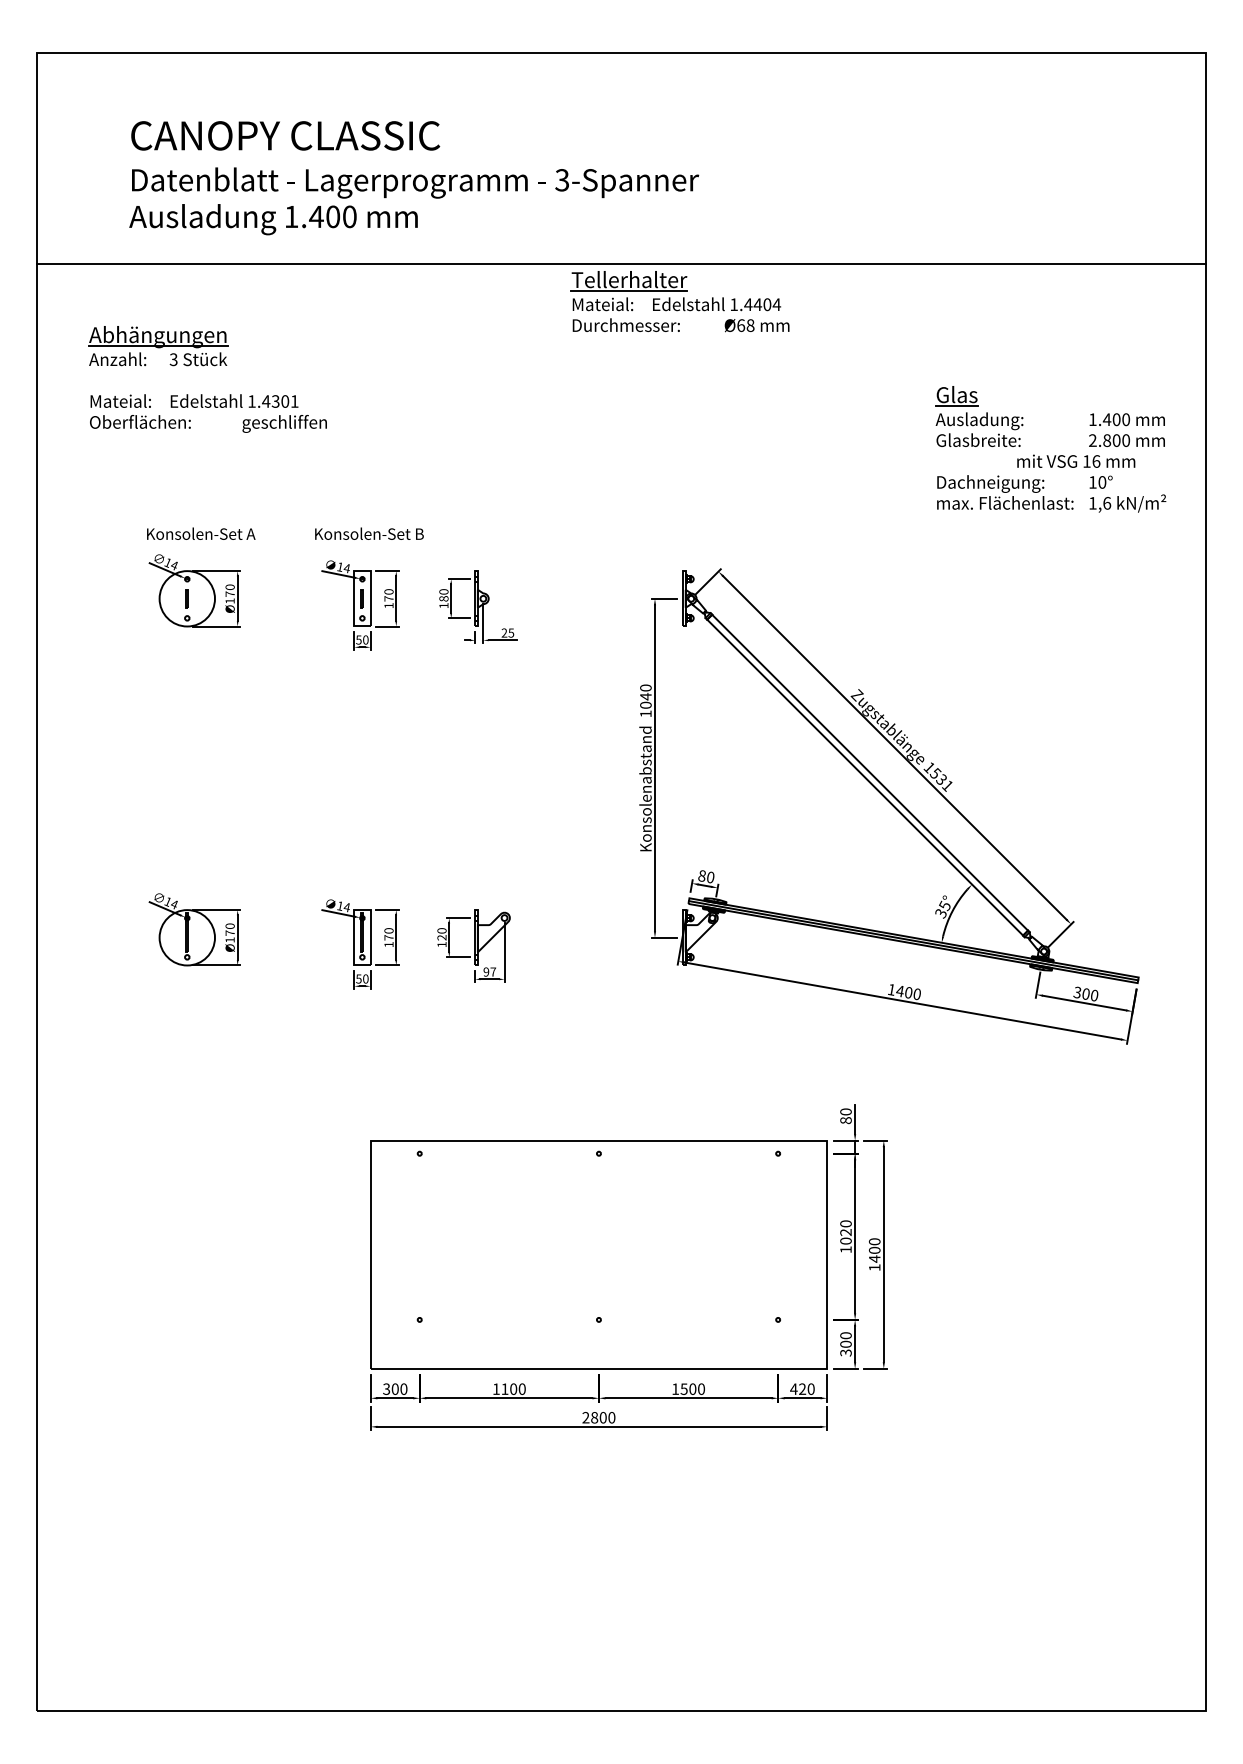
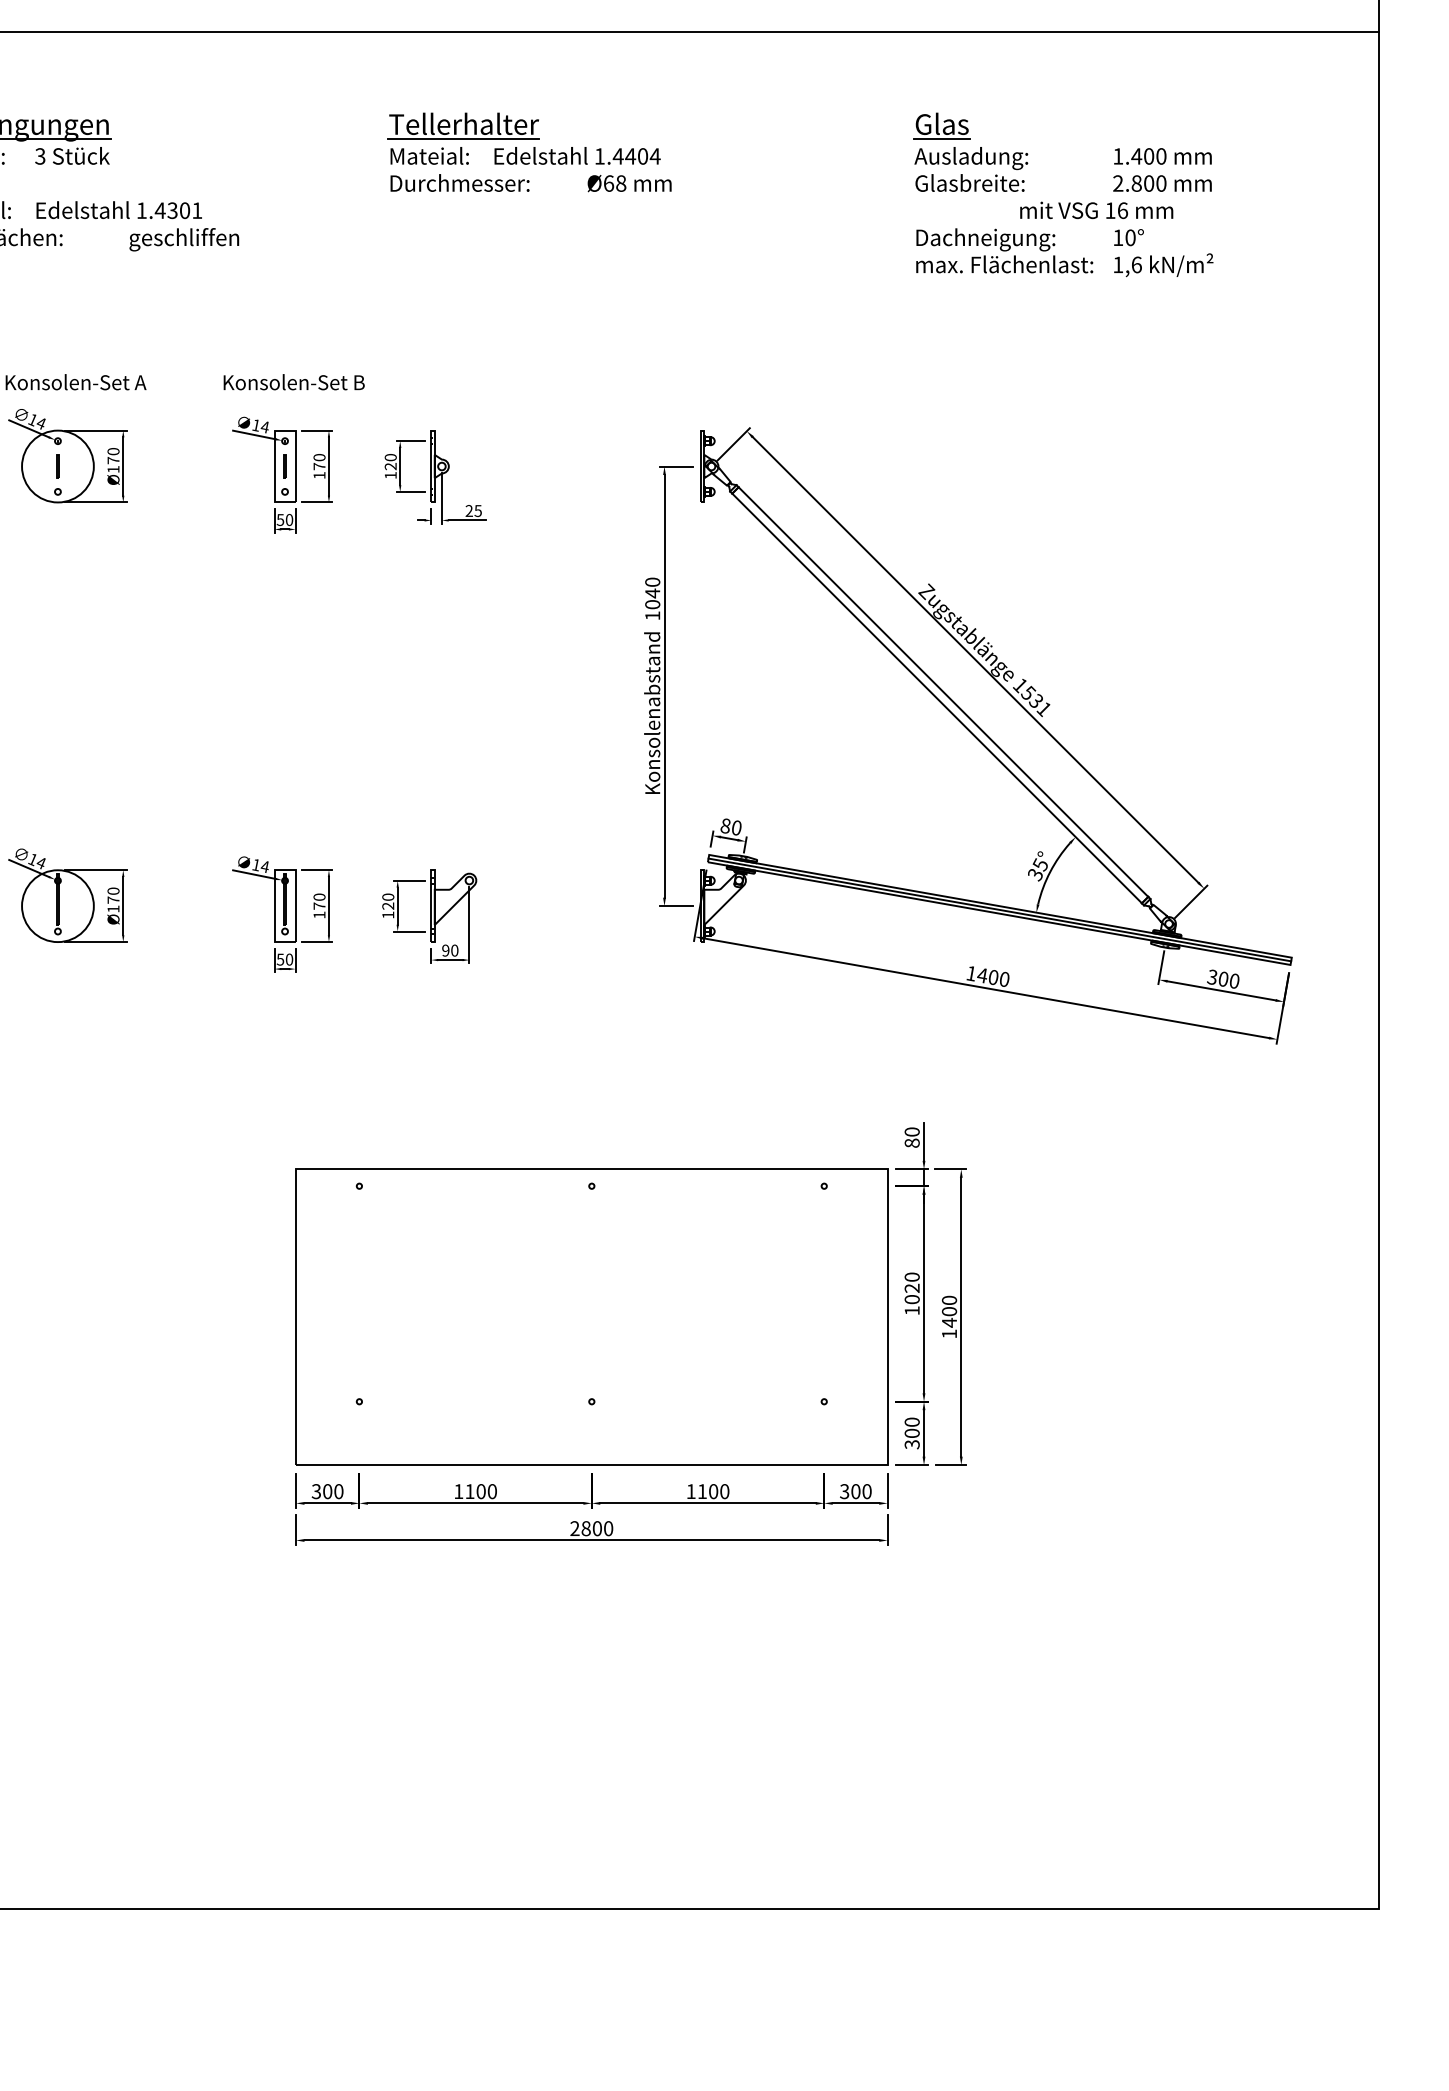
part: (679, 301) -> (528, 152), moved
part: (1048, 455) -> (1060, 202), moved
text: (443, 598) -> (390, 466), 180 -> 120
text: (493, 971) -> (455, 949), 97 -> 90
text: (683, 1388) -> (701, 1490), 1500 -> 1100
text: (798, 1388) -> (850, 1490), 420 -> 300

